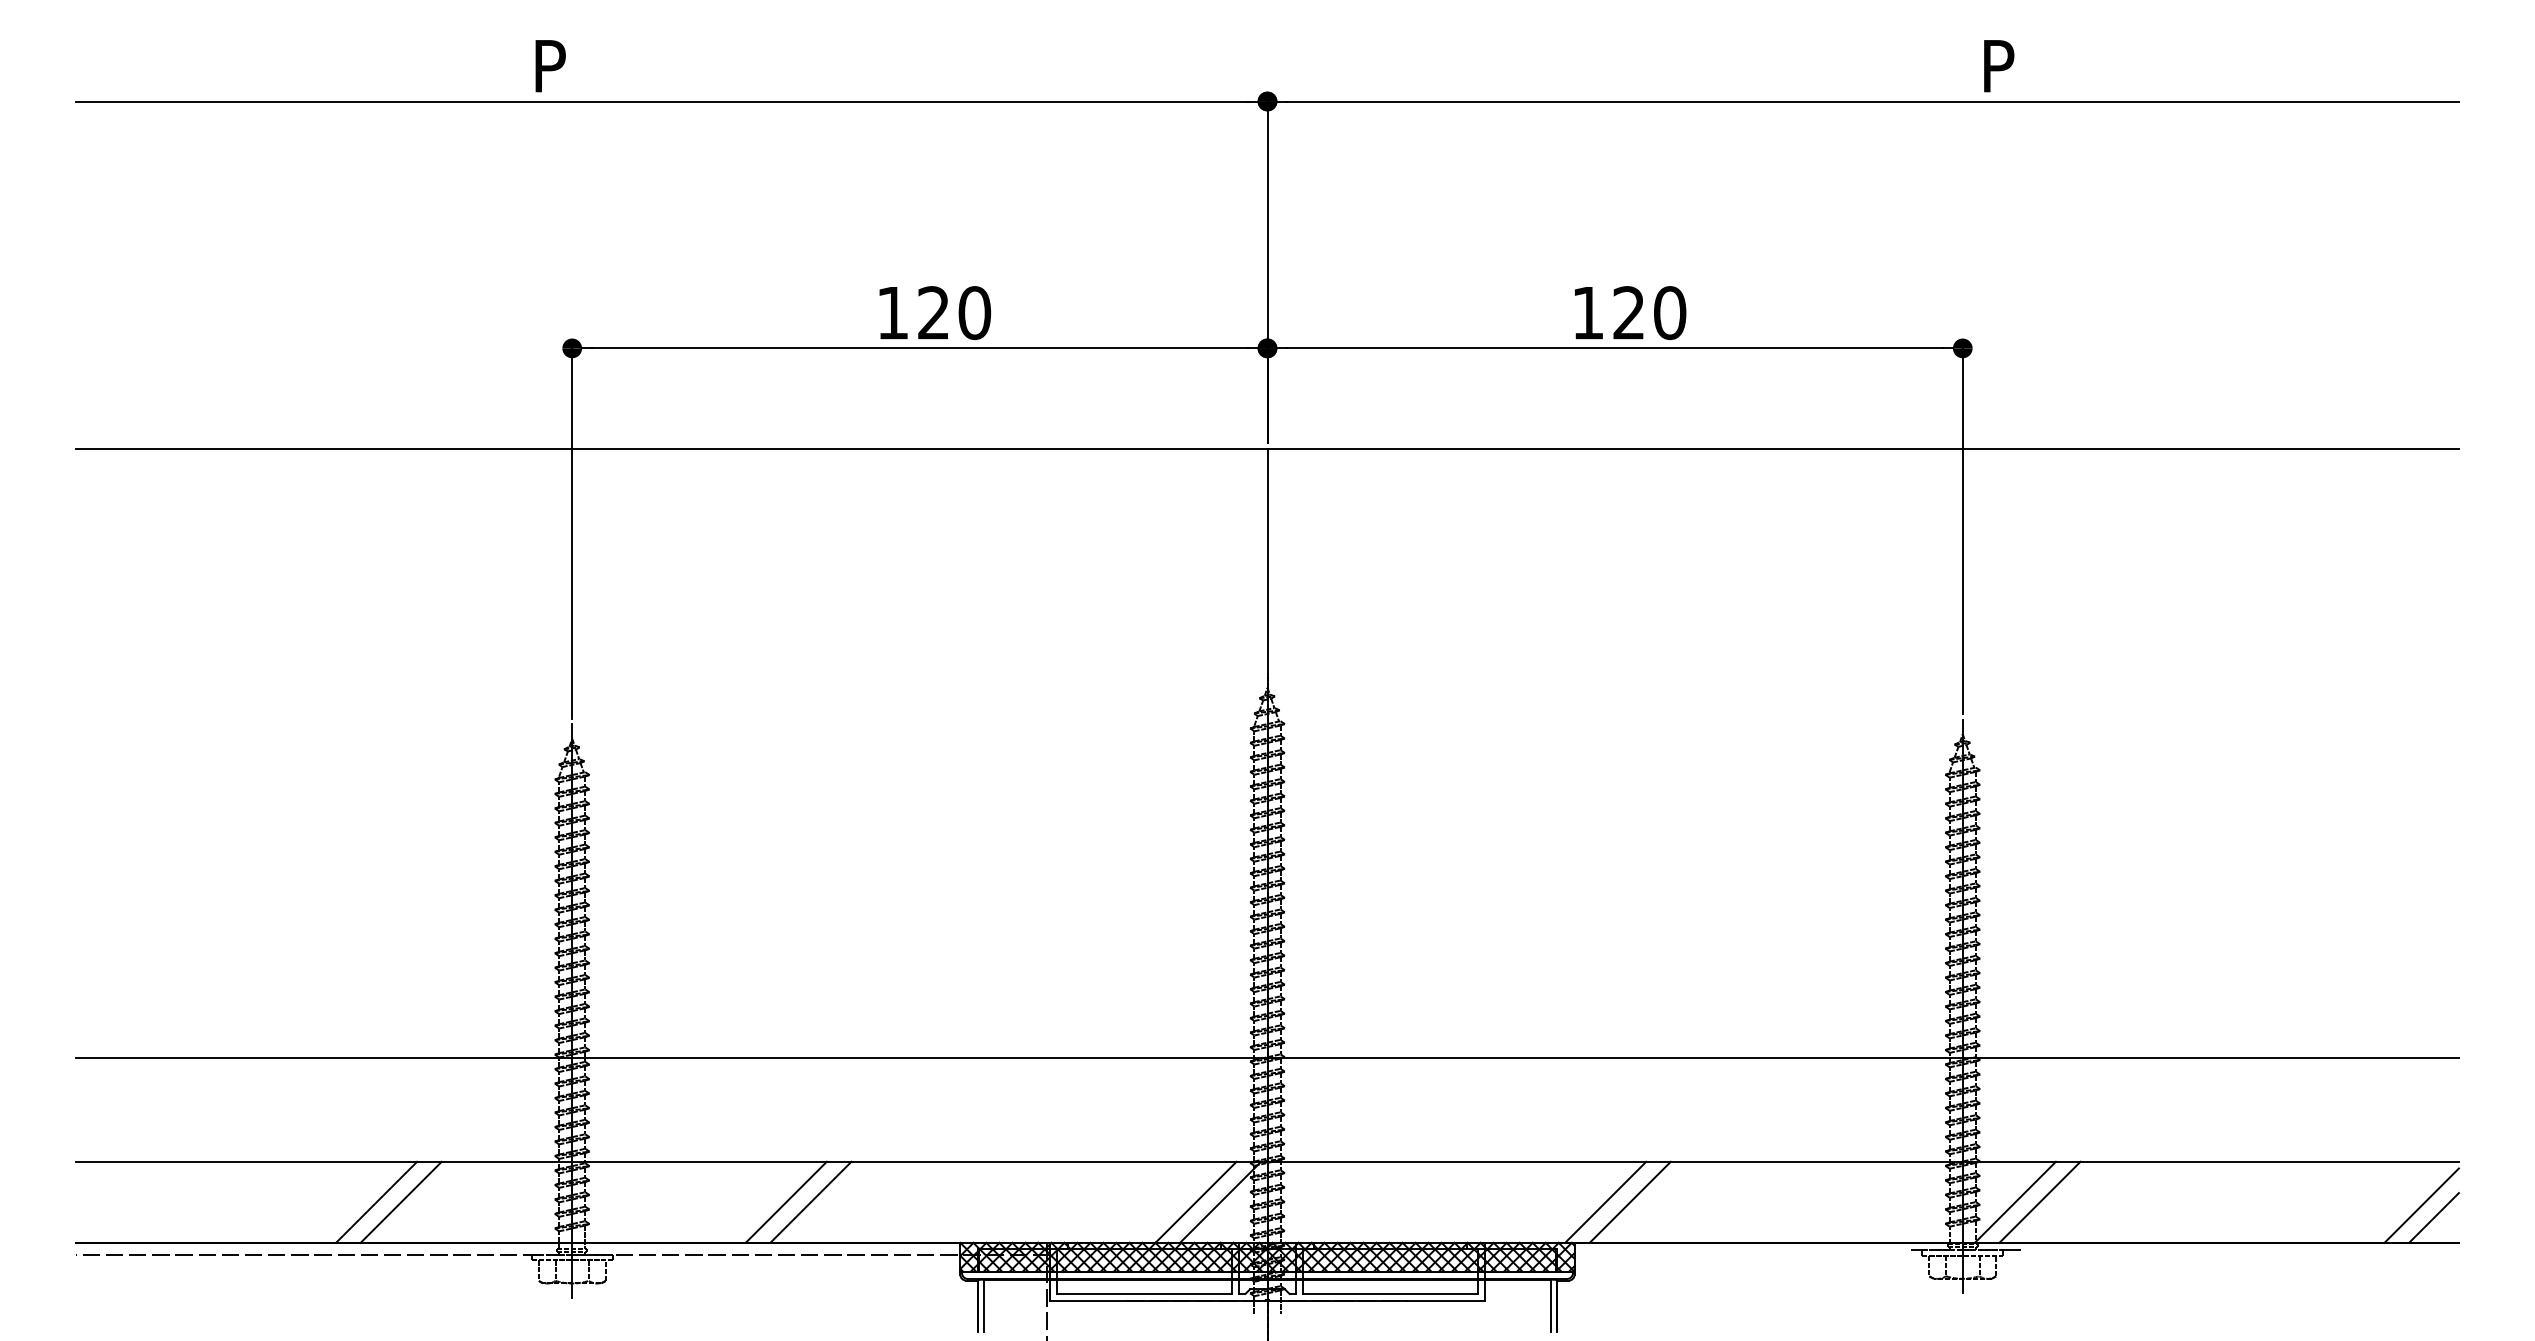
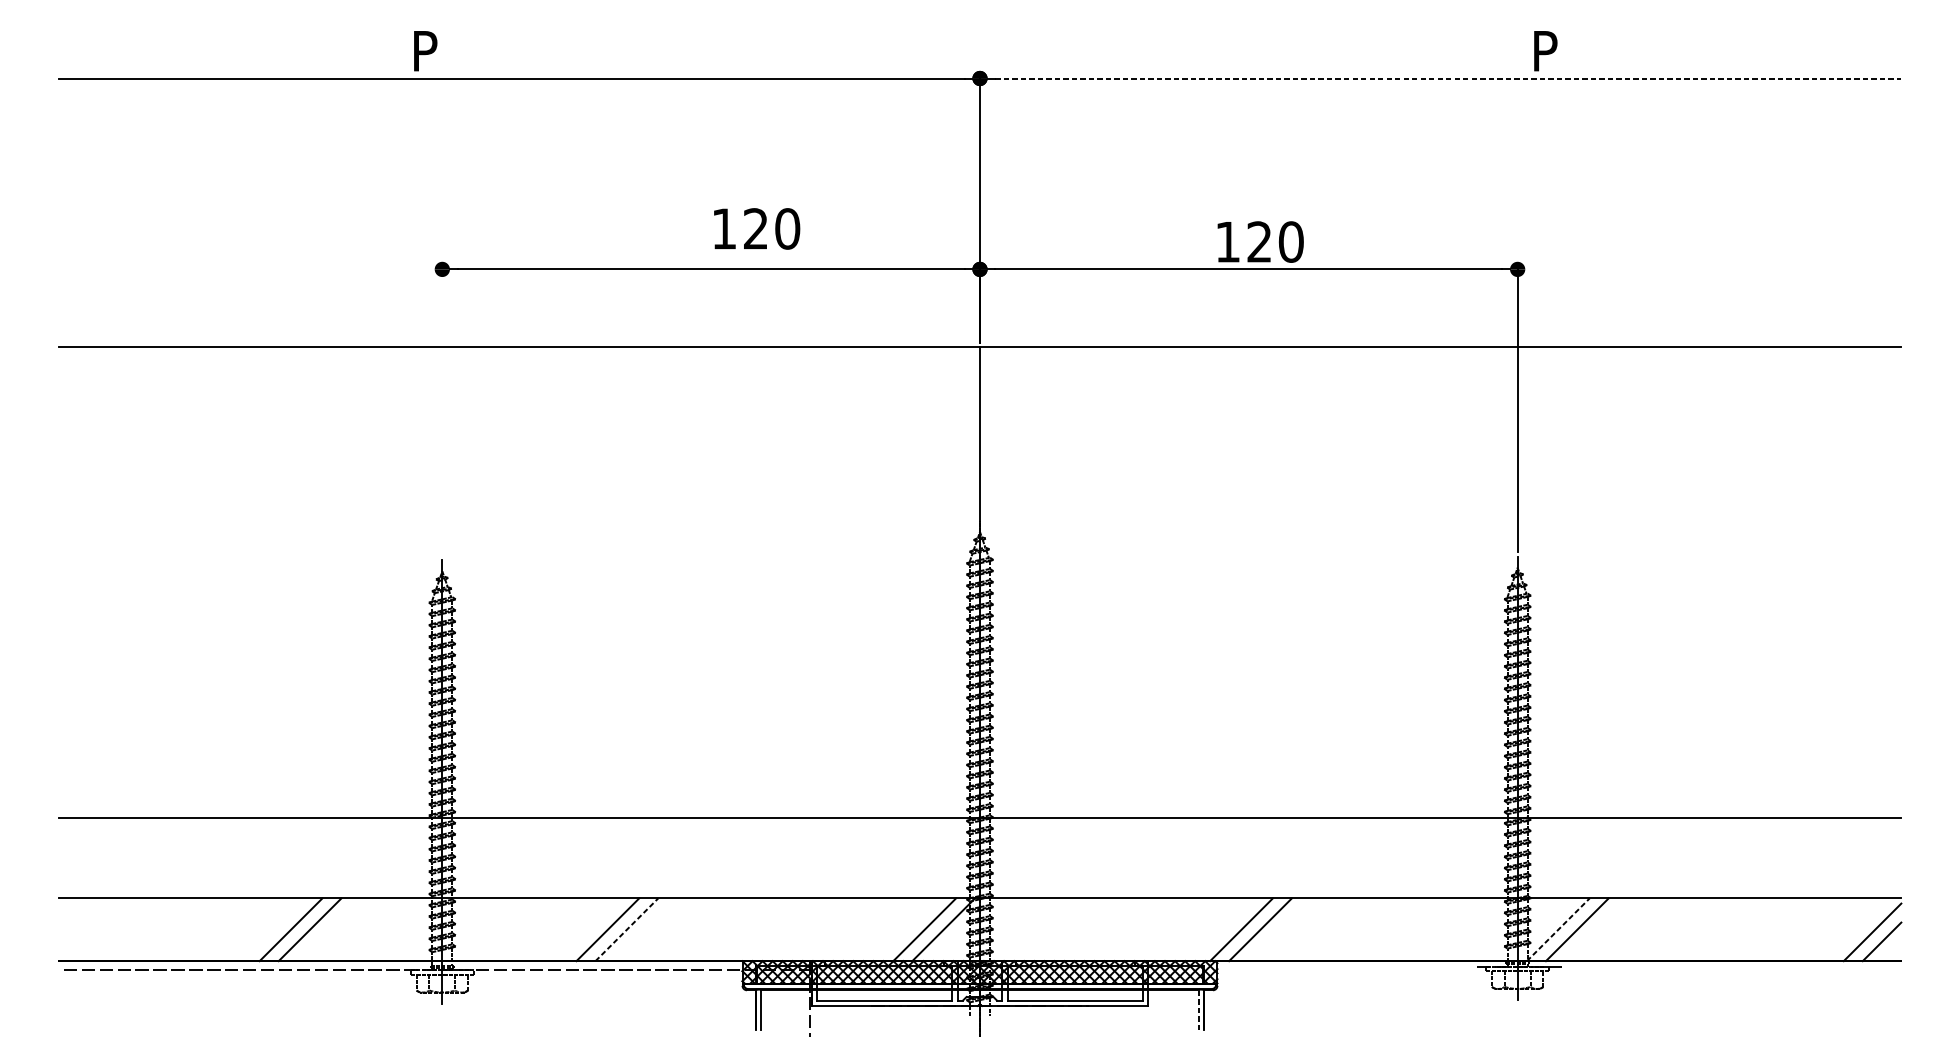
line: (1873, 101) -> (1448, 78), solid -> dashed
text: (935, 312) -> (757, 228), moved
line: (572, 530) -> (442, 410), removed
line: (811, 1202) -> (627, 929), solid -> dashed
line: (2015, 1202) -> (1558, 929), solid -> dashed
line: (1550, 1305) -> (1198, 1009), solid -> dashed

